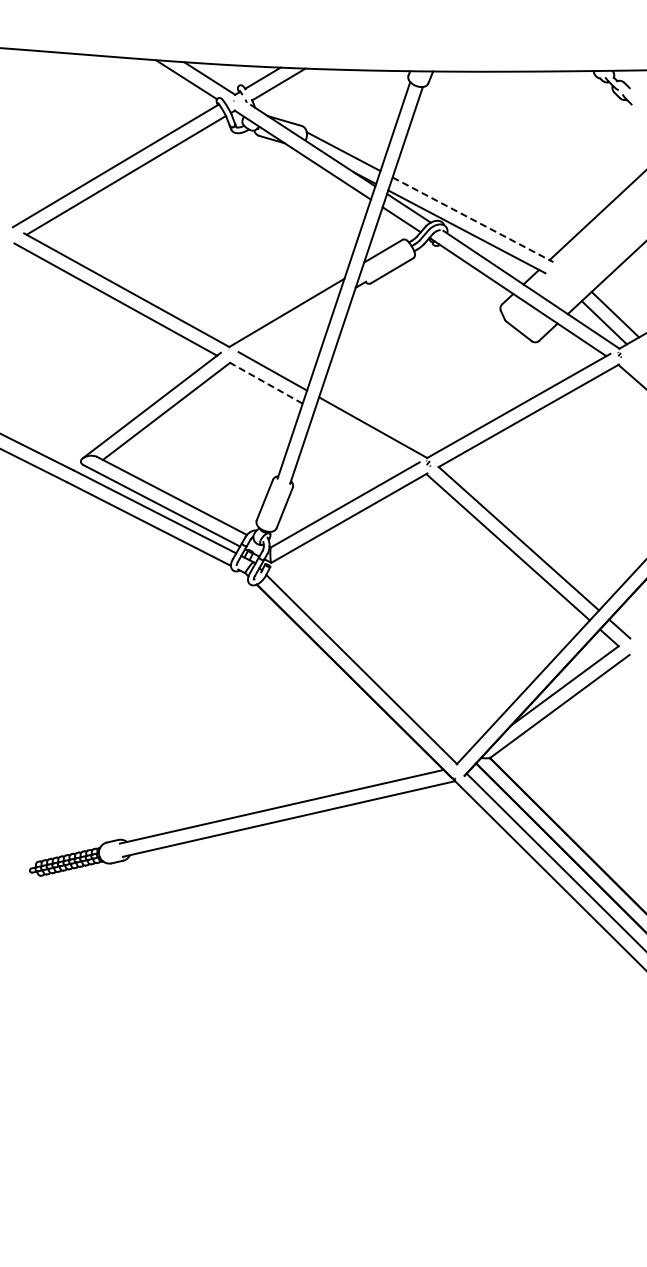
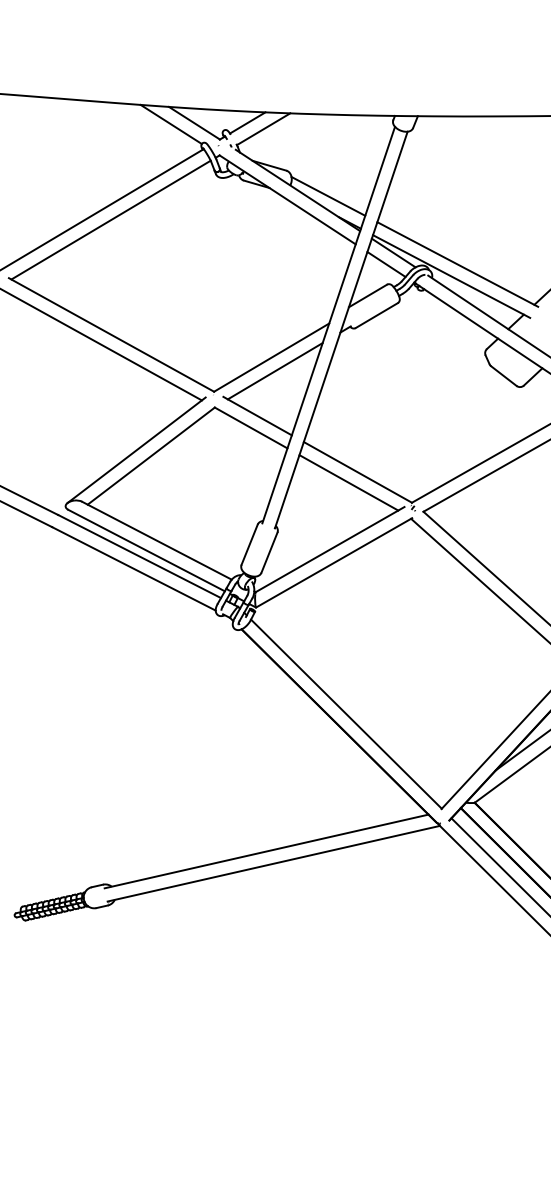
line: (473, 219) -> (458, 264), dashed -> solid
line: (290, 326) -> (275, 371), added
line: (266, 383) -> (251, 428), dashed -> solid
line: (363, 437) -> (348, 482), added

